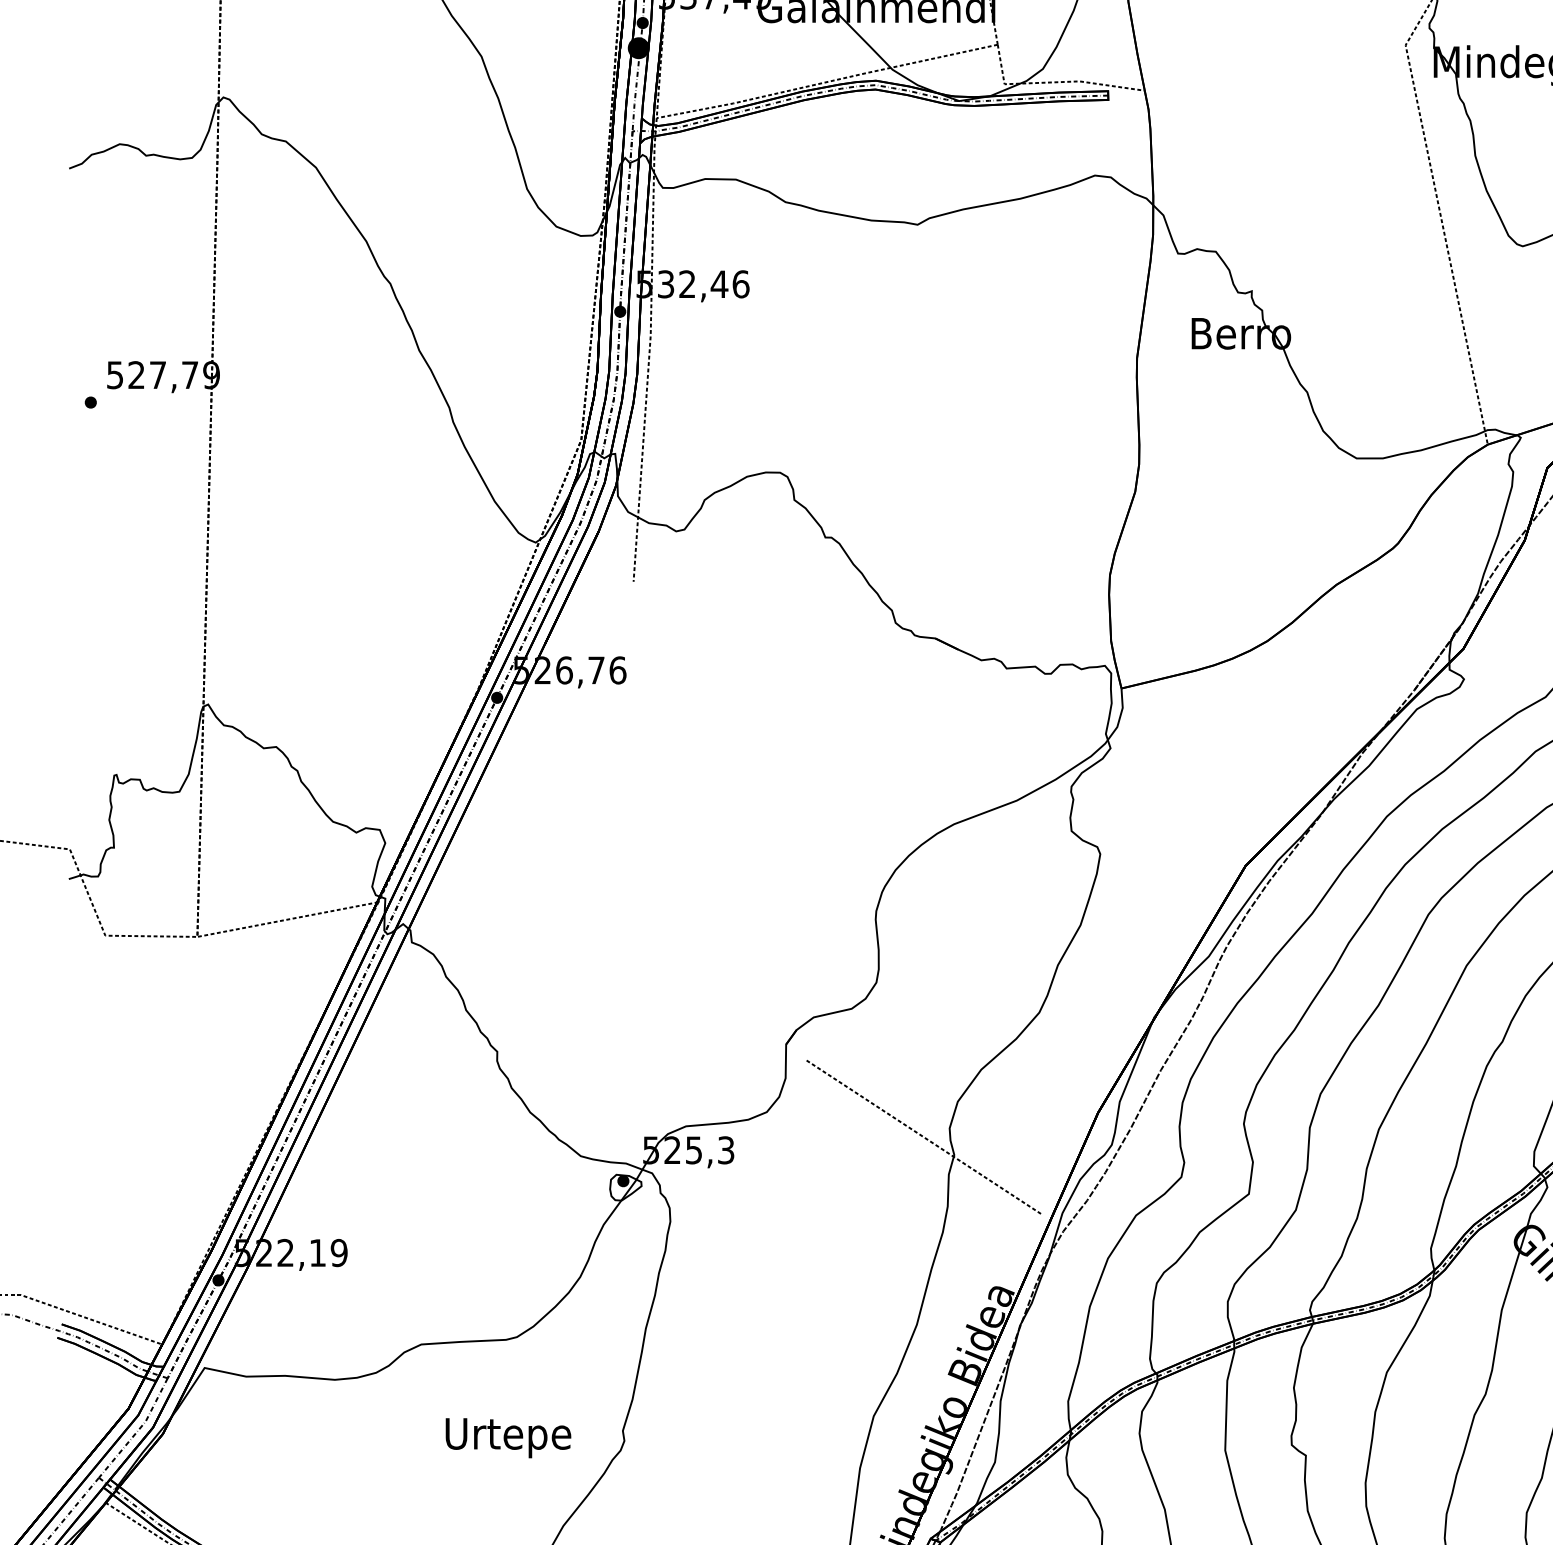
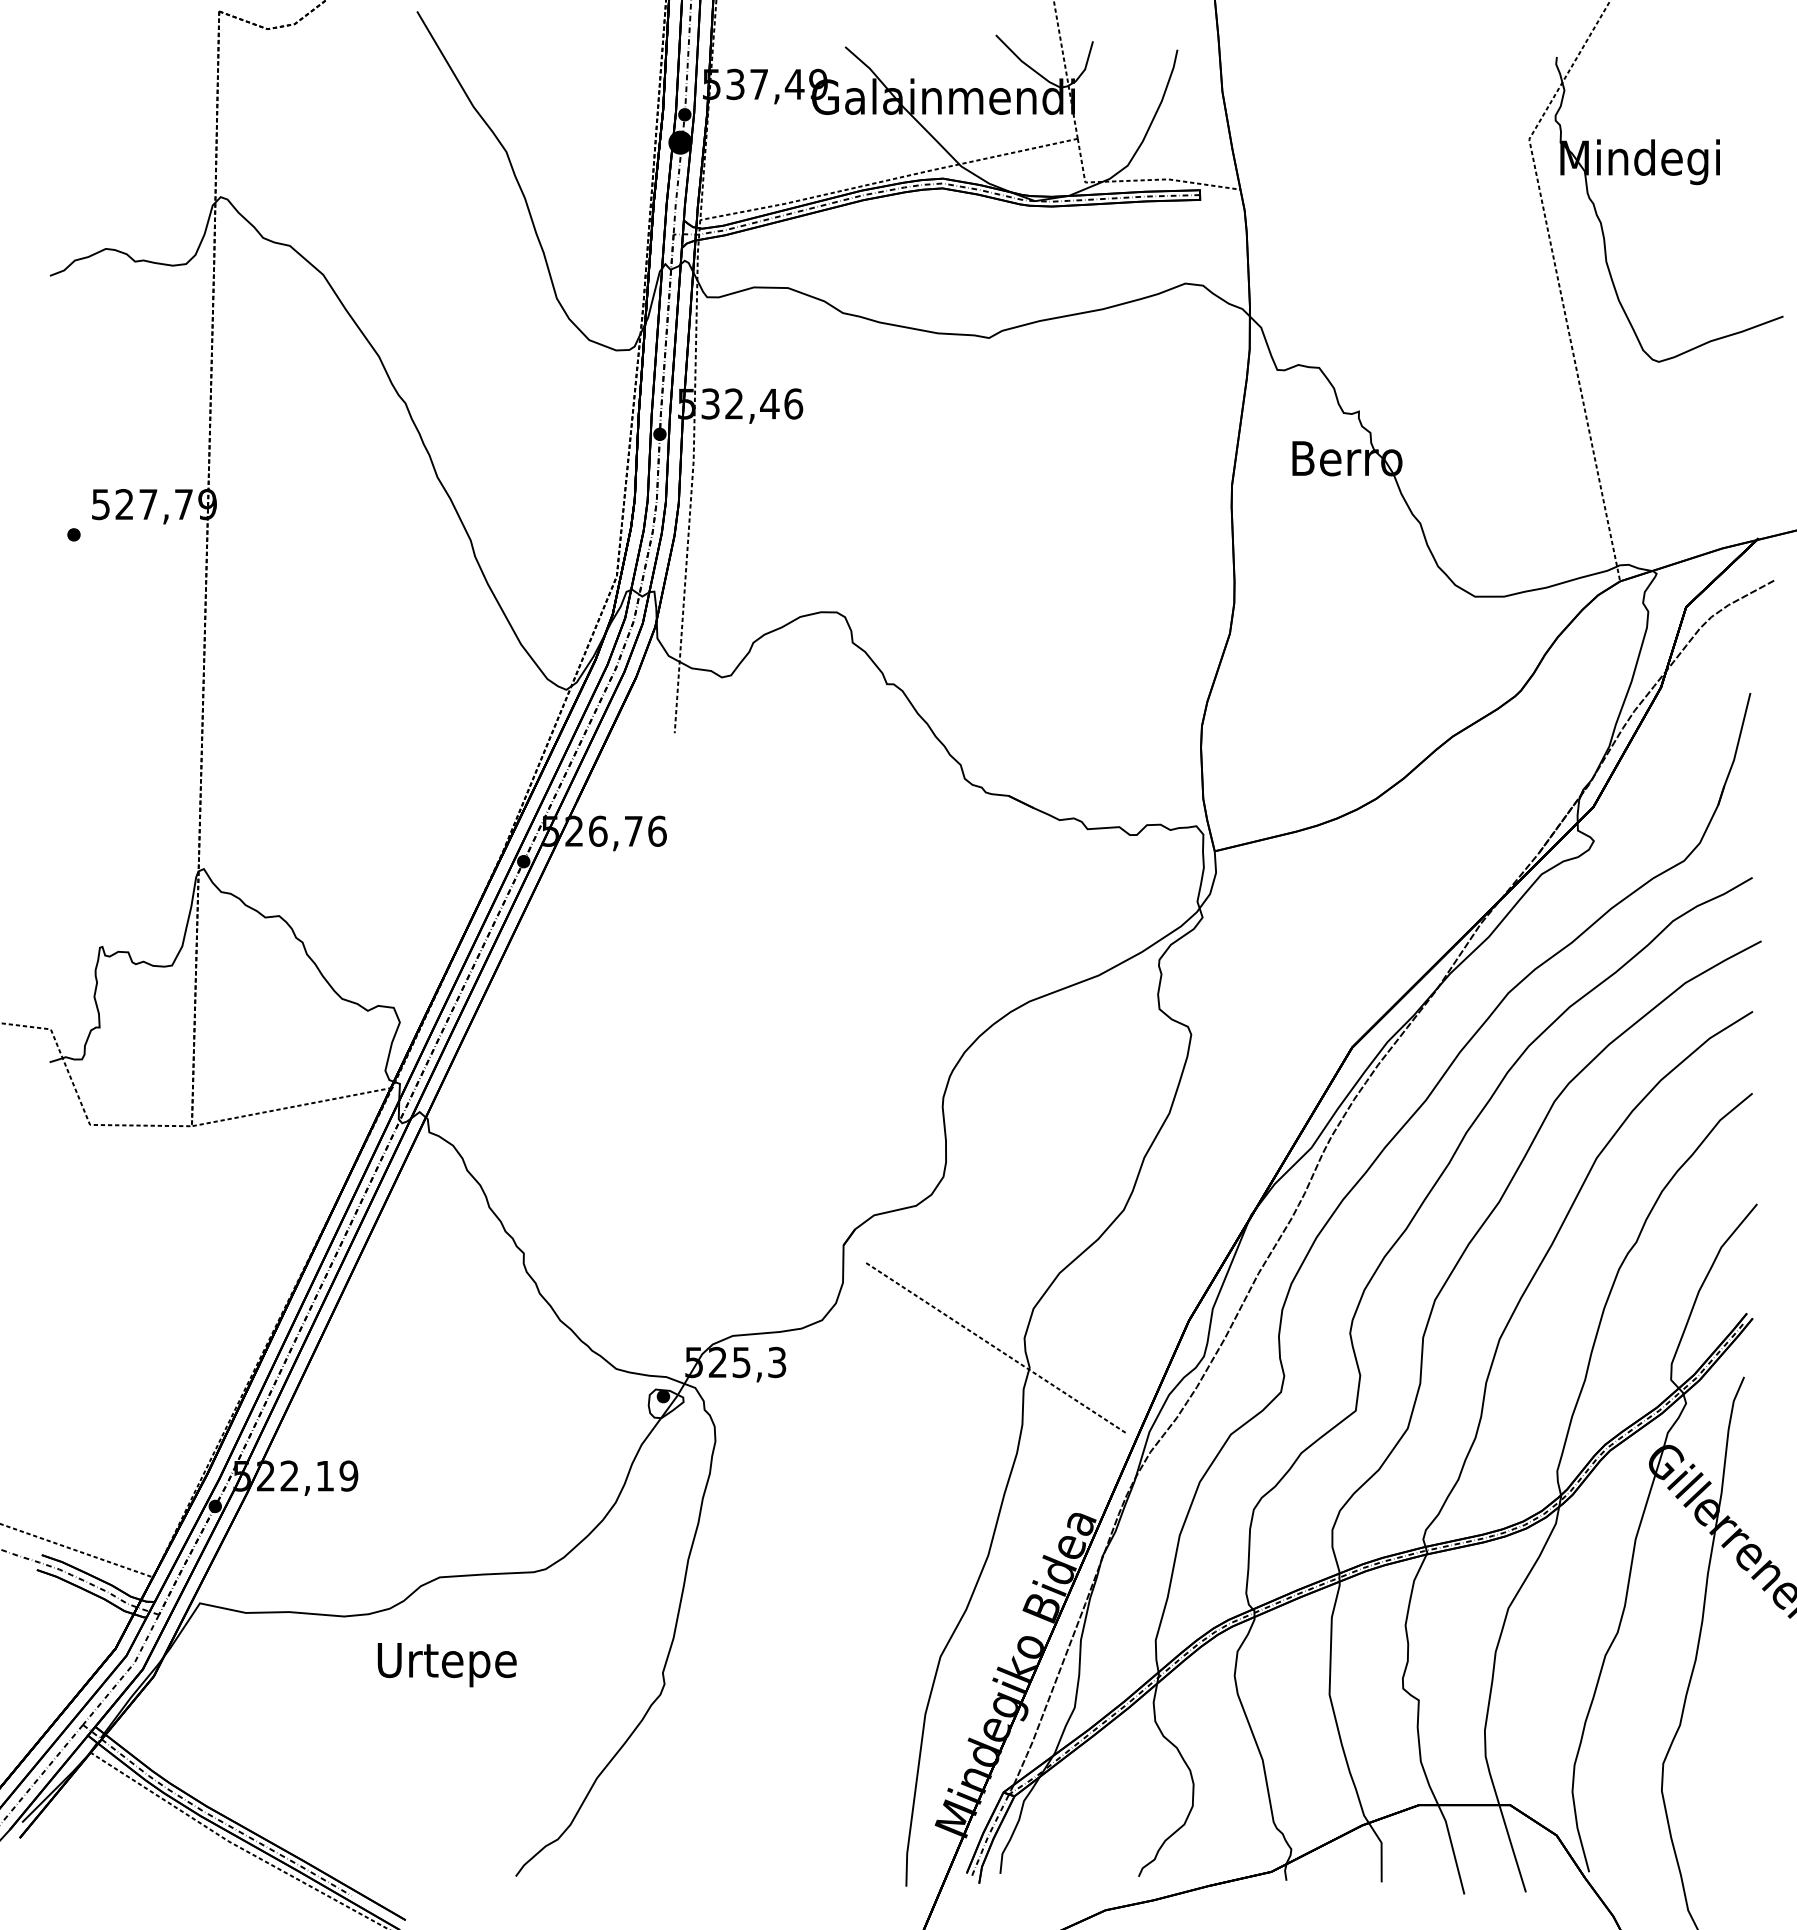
text: (507, 1438) -> (446, 1665), moved

